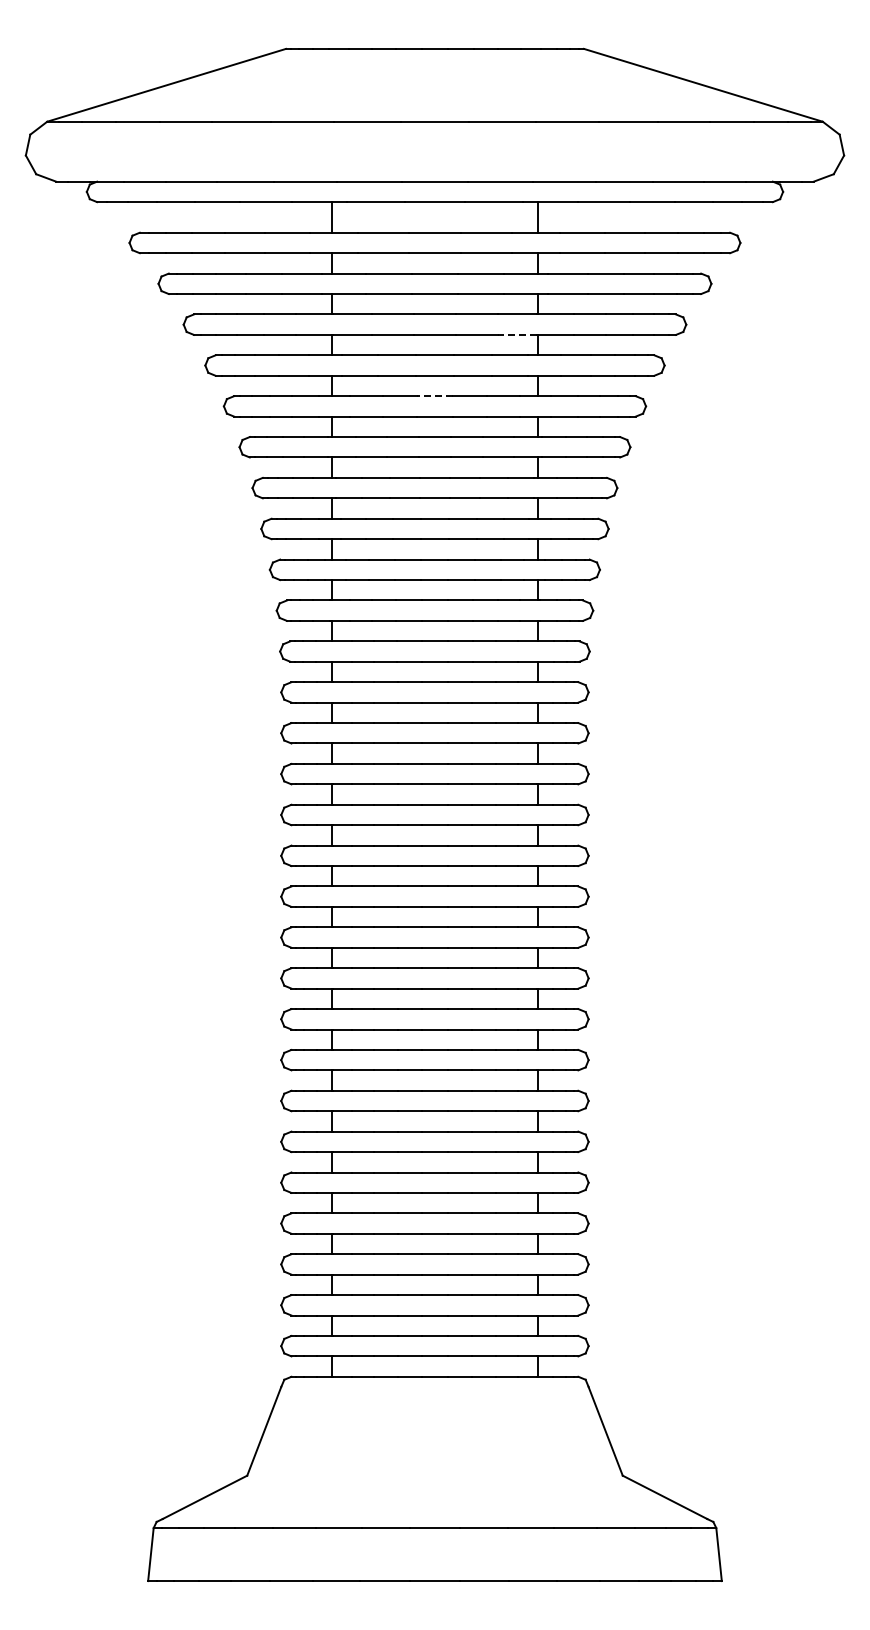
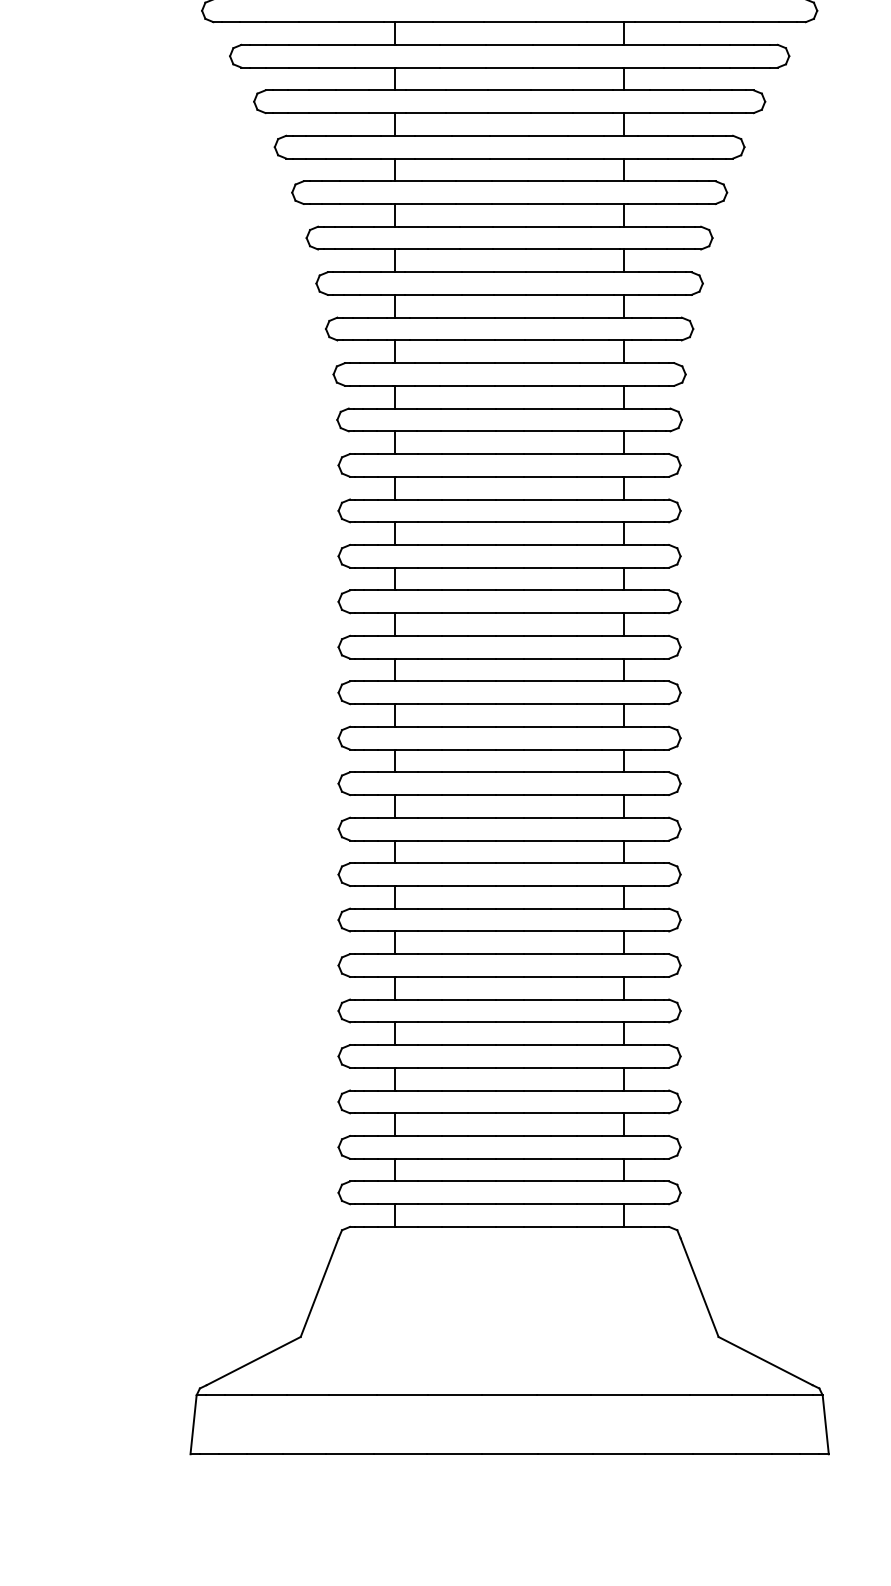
line: (517, 334) -> (601, 67), dashed -> solid
line: (434, 396) -> (509, 136), dashed -> solid

